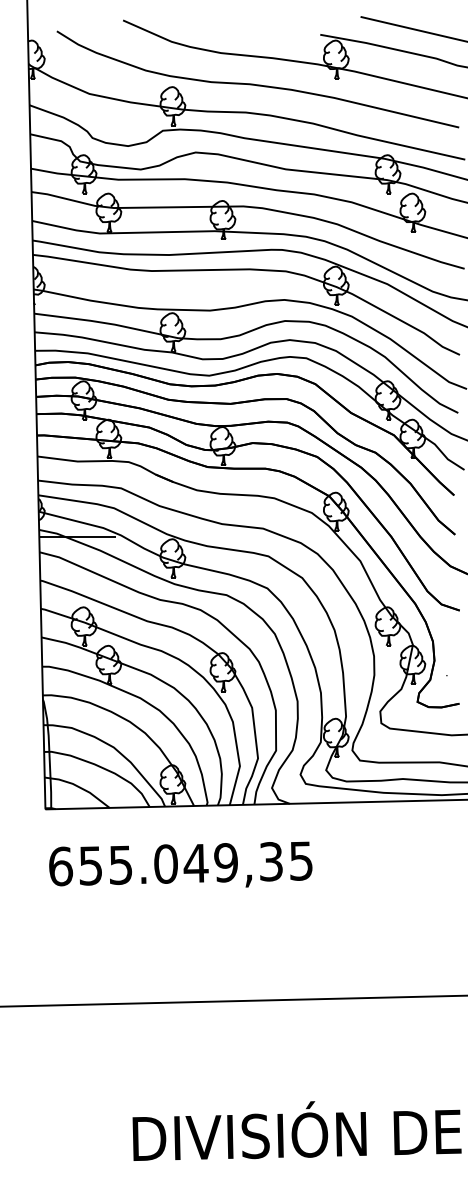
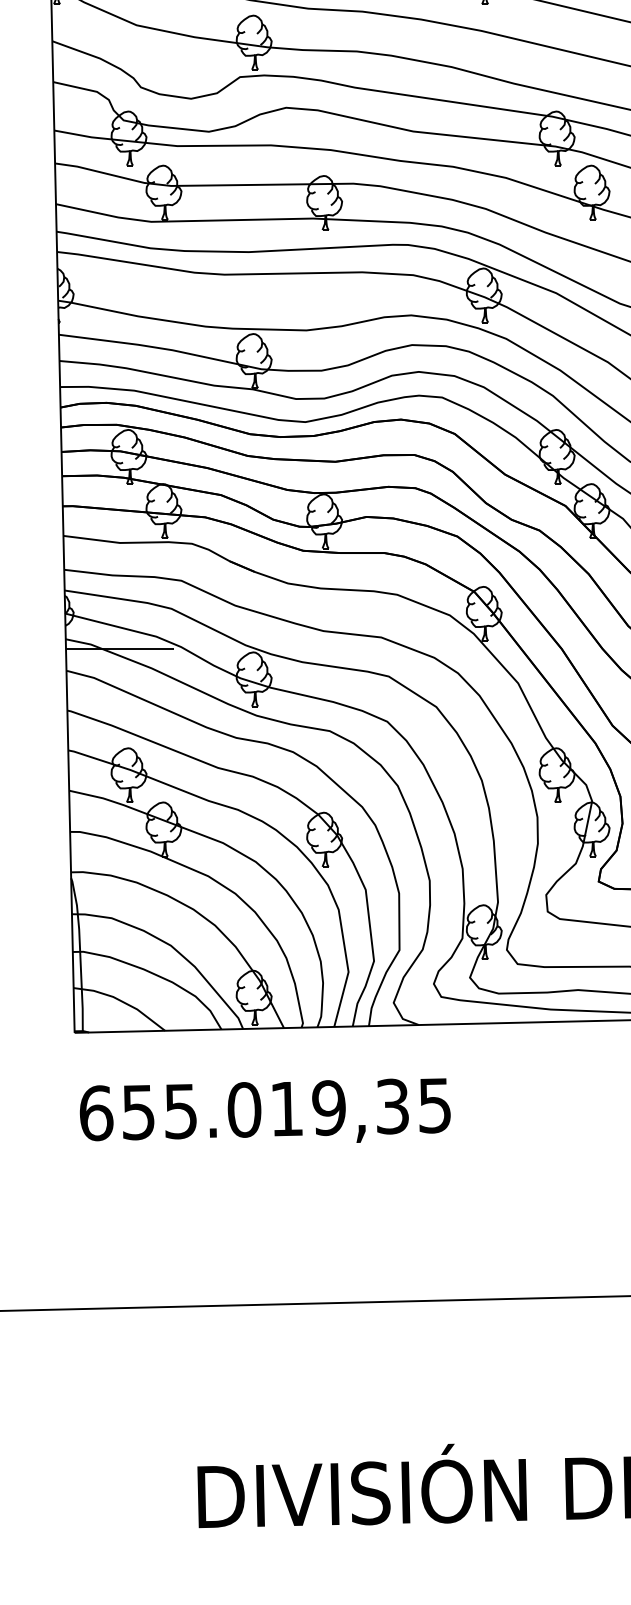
text: (195, 863) -> (285, 1109), 655.049,35 -> 655.019,35

